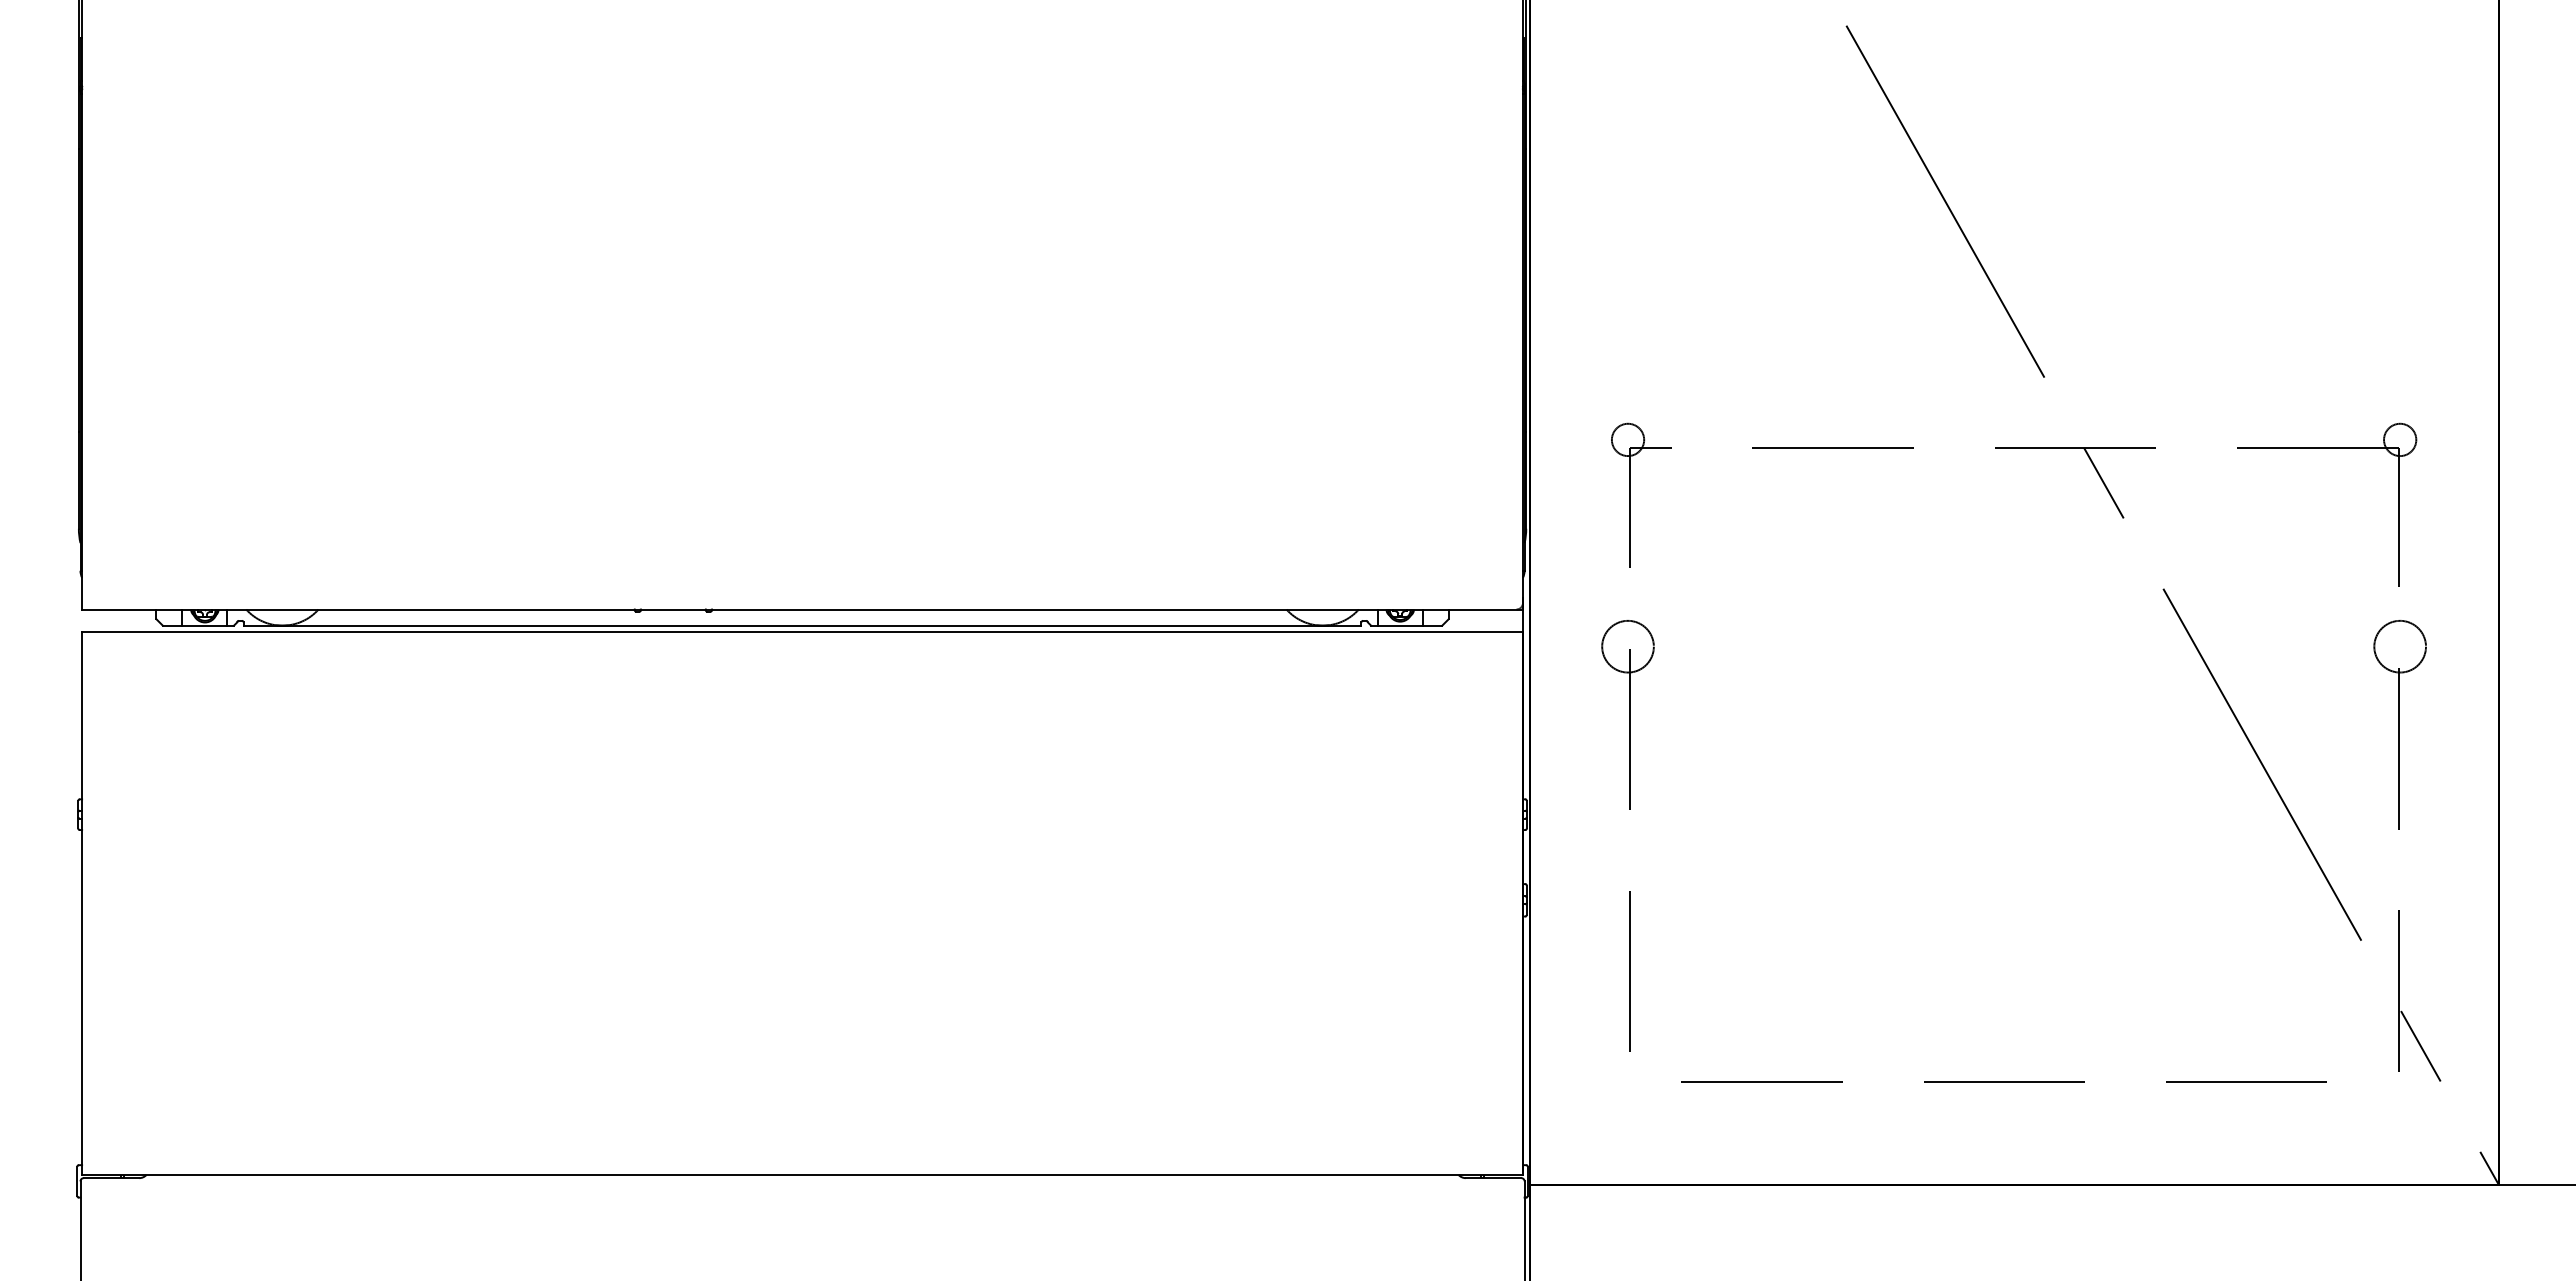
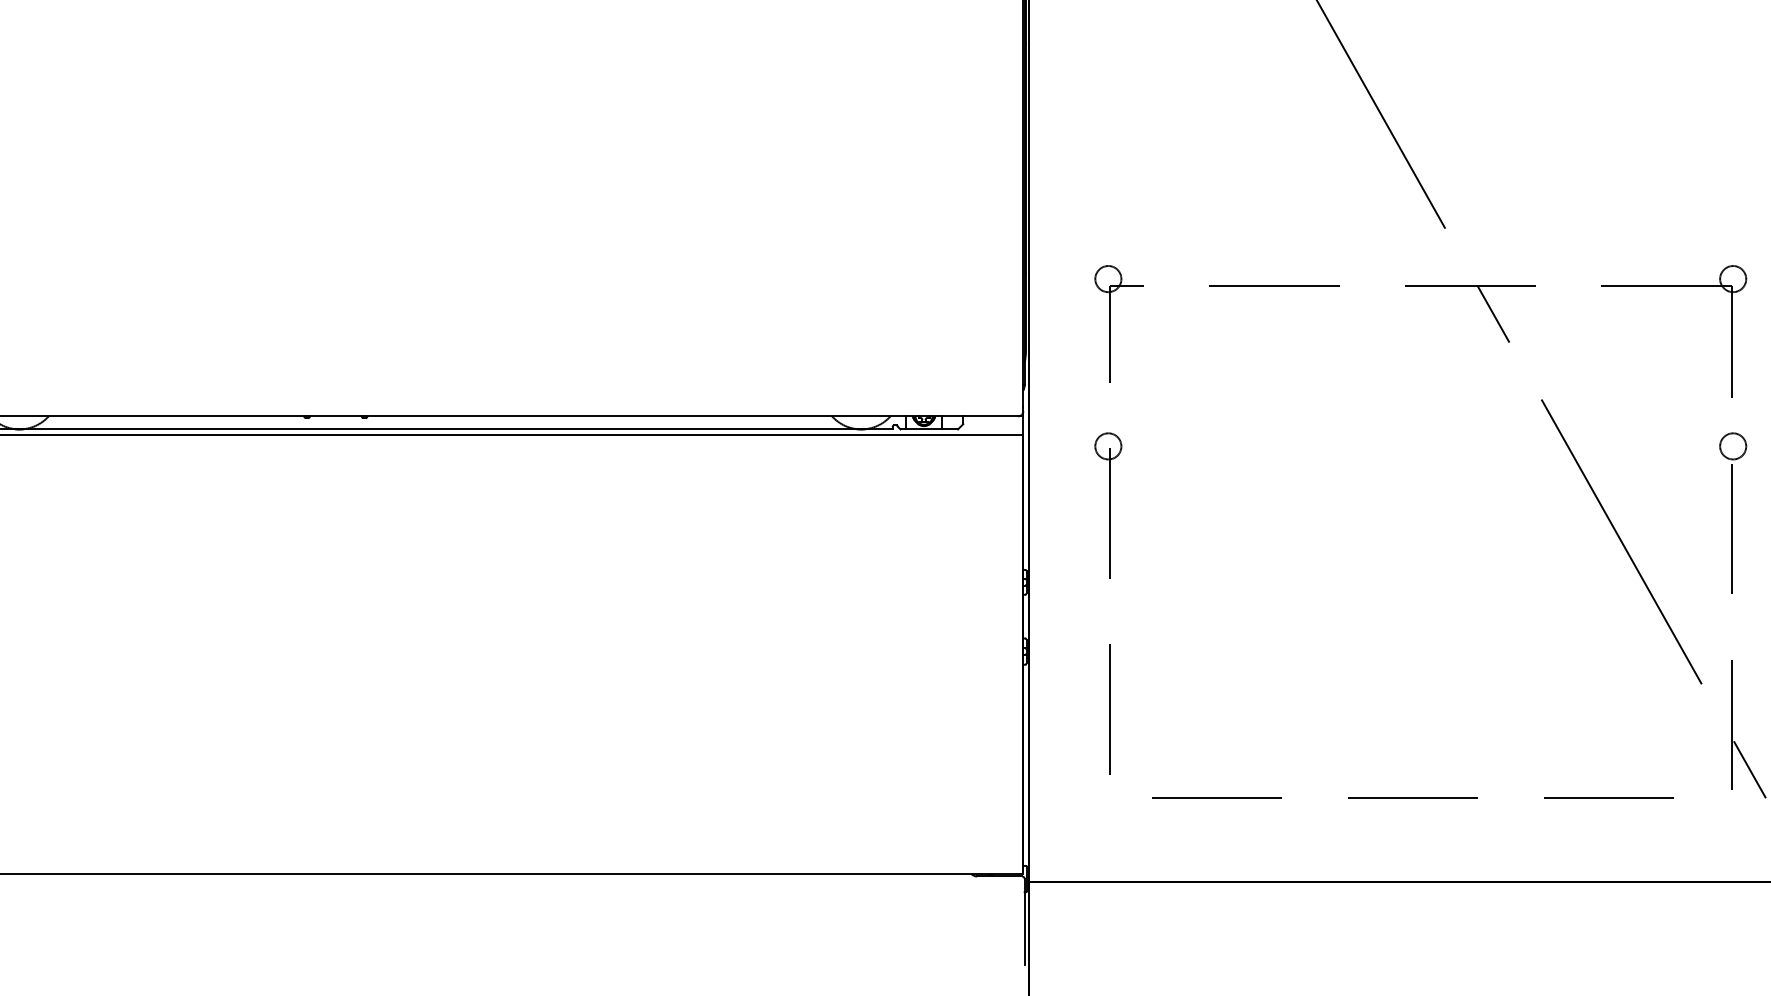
circle: (1627, 646) -> (1107, 446), size x0.62
circle: (2400, 646) -> (1733, 446), size x0.62

